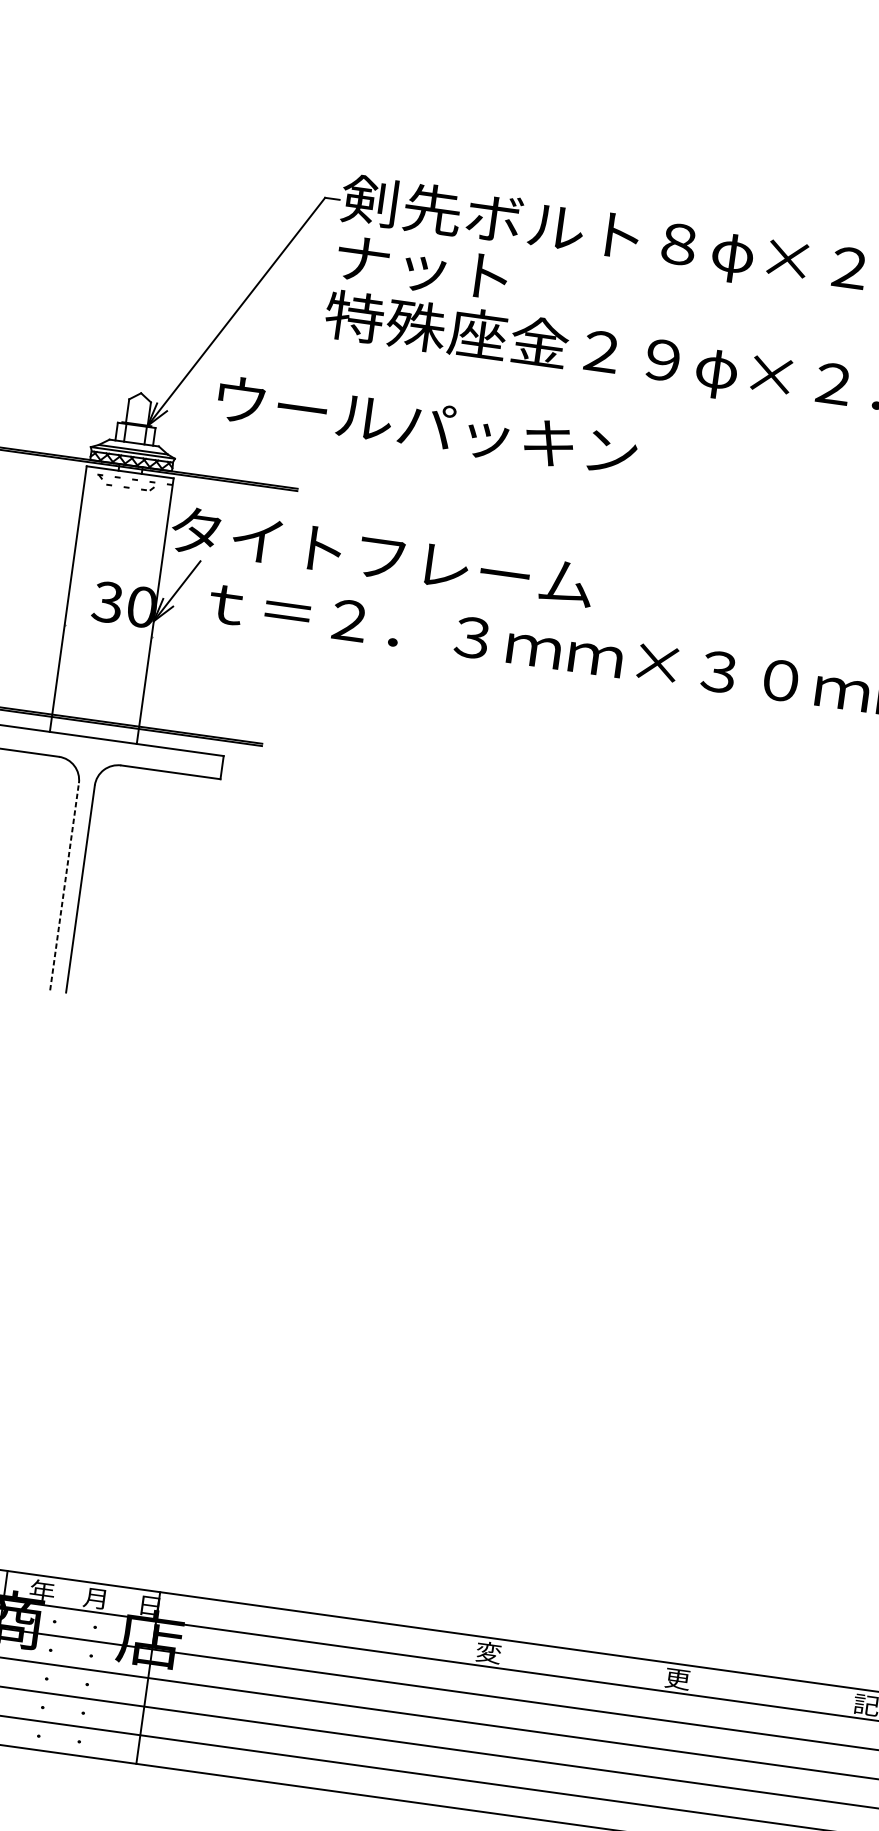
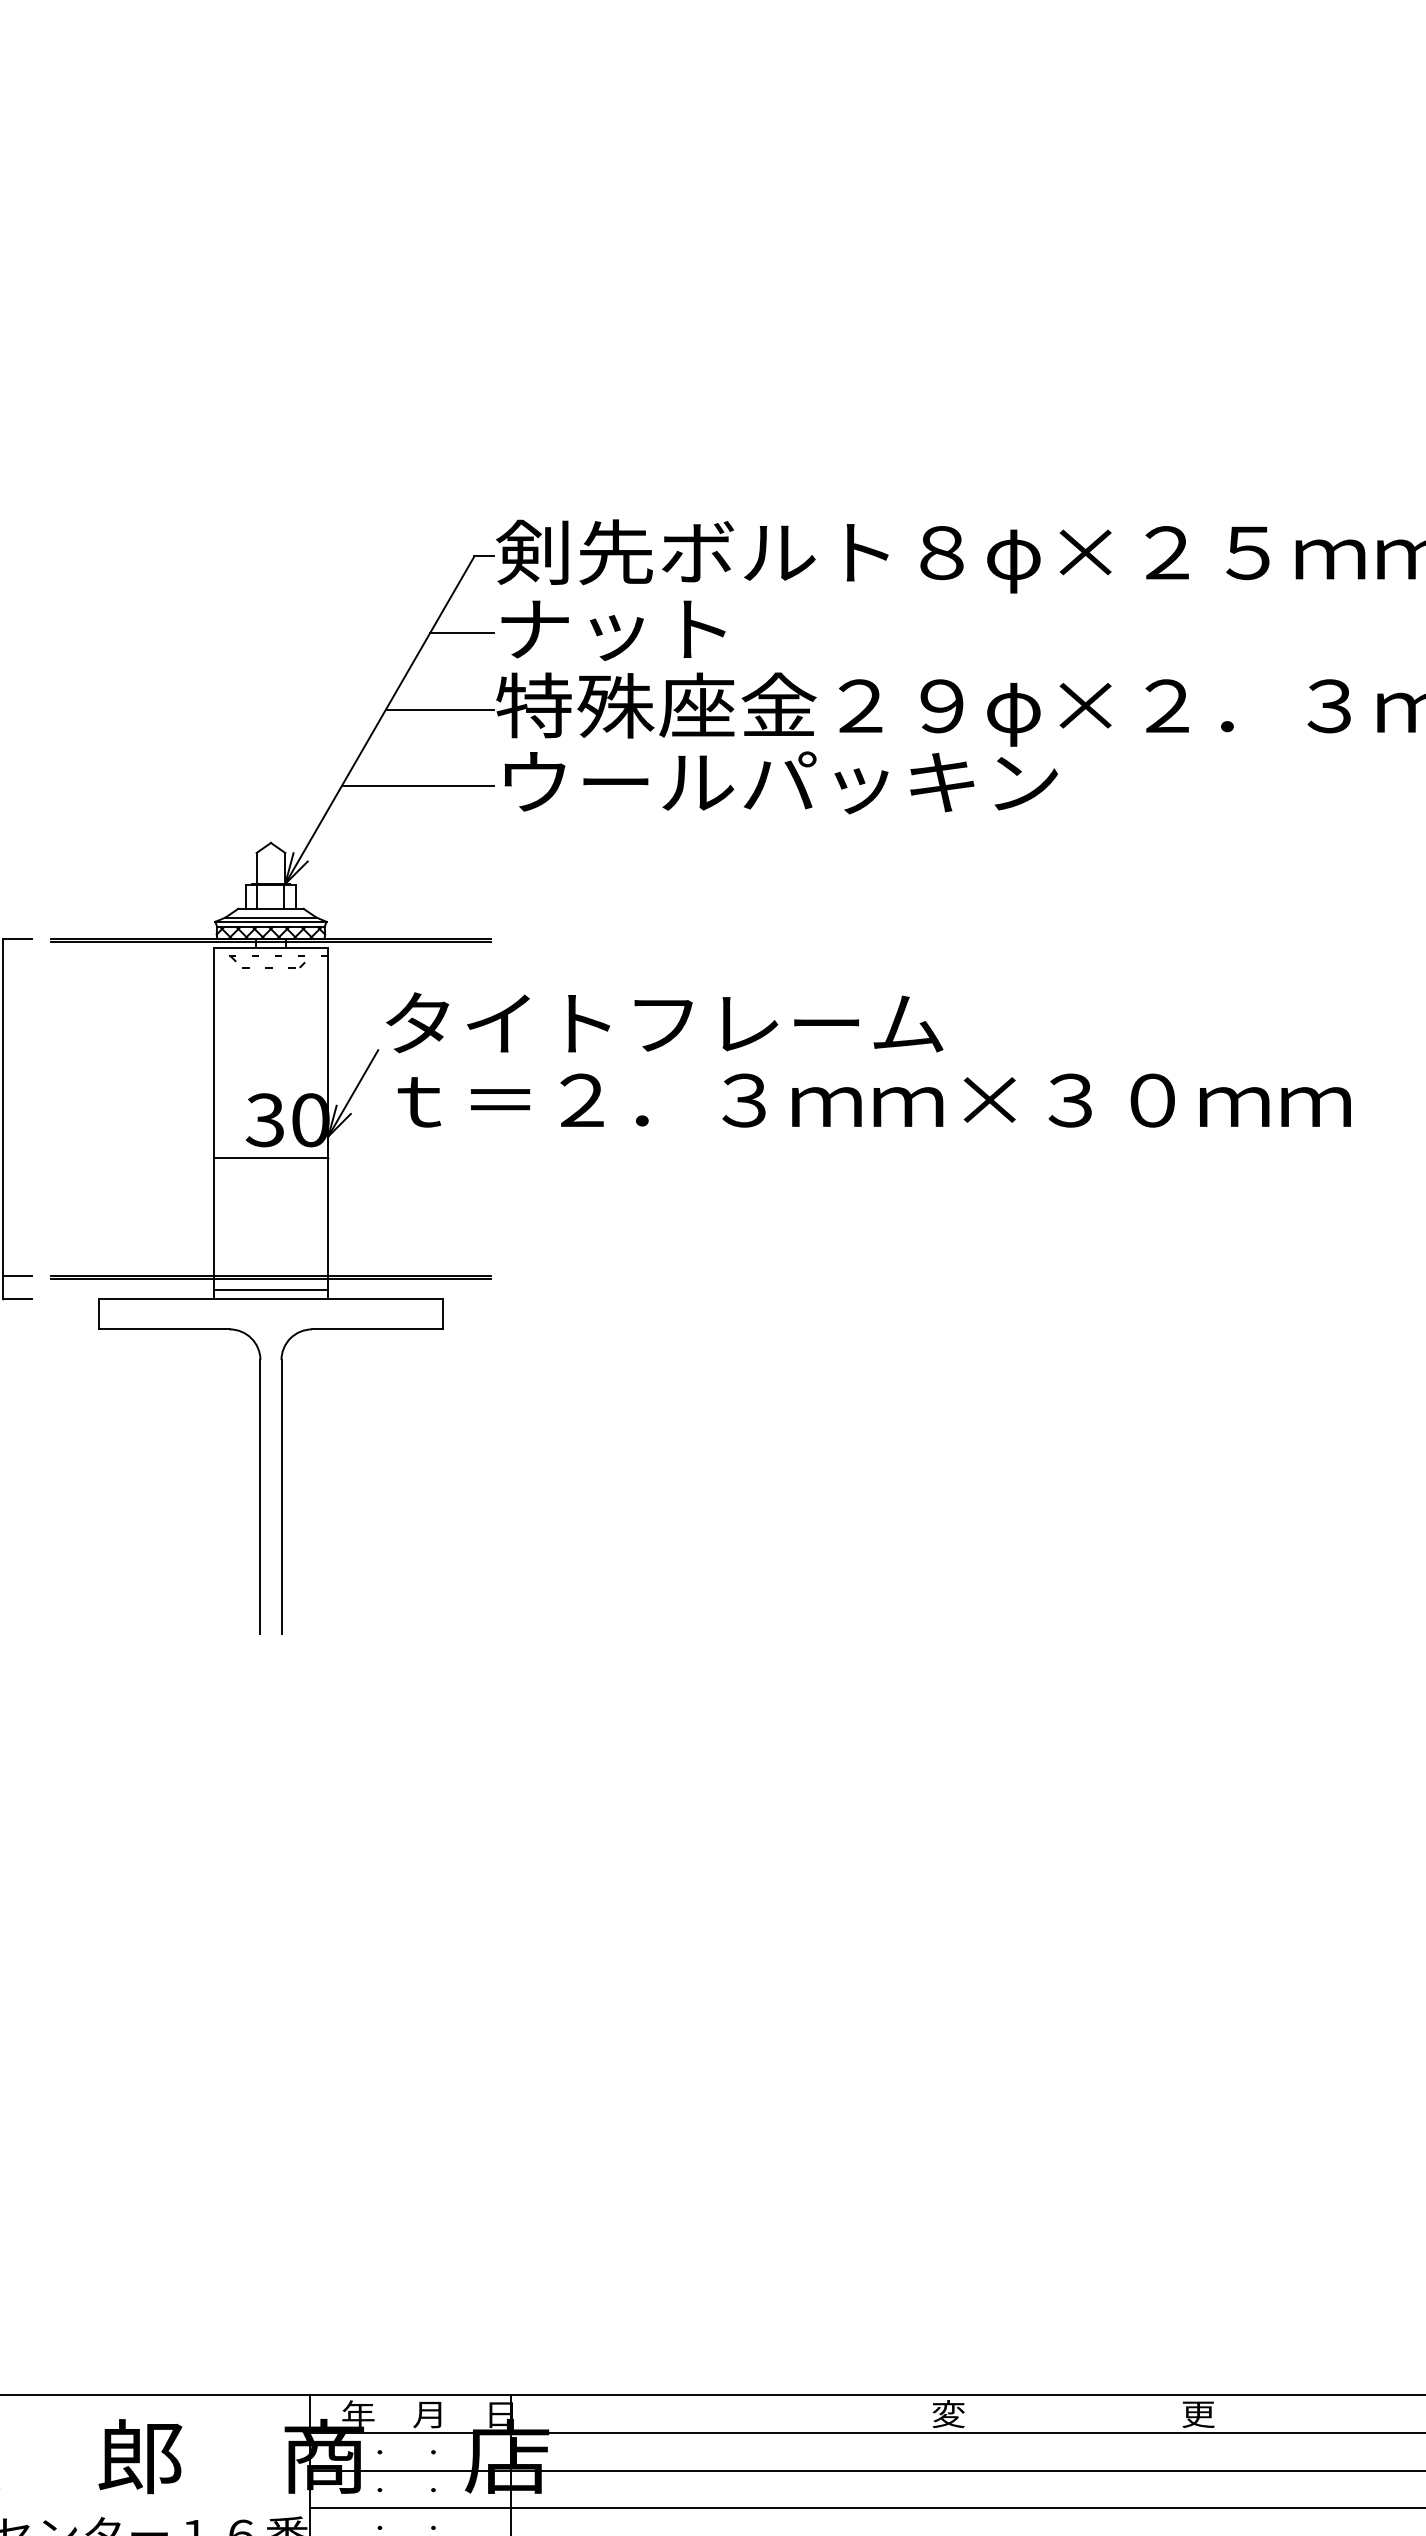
line: (307, 254) -> (461, 632), added
line: (282, 310) -> (439, 709), added
line: (257, 365) -> (417, 786), added
text: (426, 426) -> (780, 782), moved
text: (382, 556) -> (664, 1022), moved
line: (107, 631) -> (270, 1157), added
line: (93, 730) -> (270, 1289), added
line: (64, 887) -> (260, 1497), dashed -> solid

